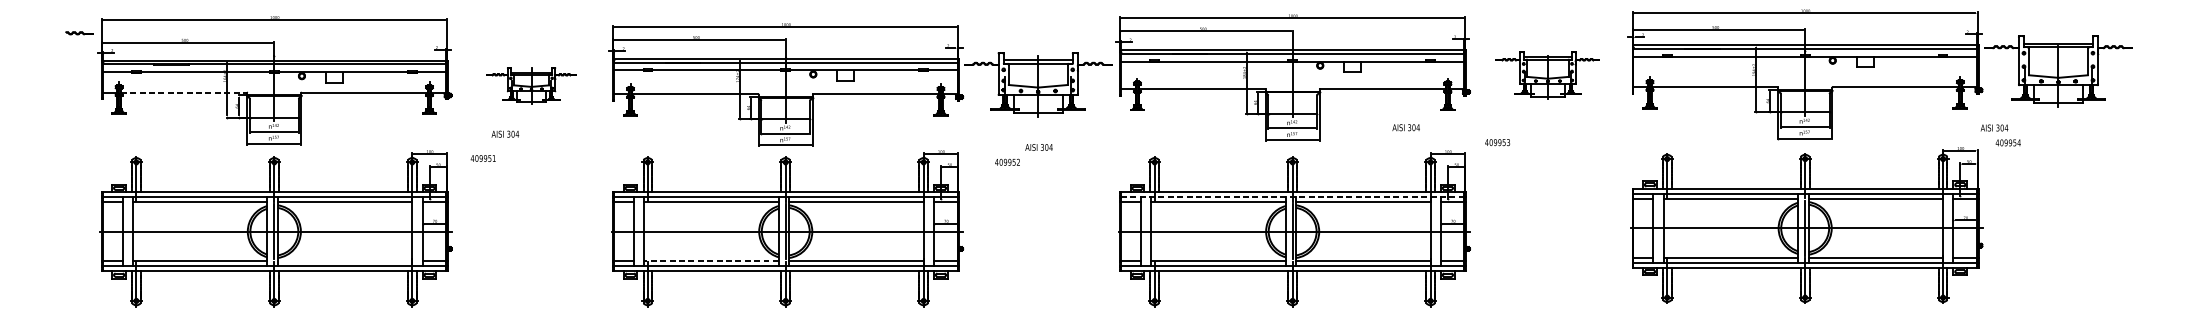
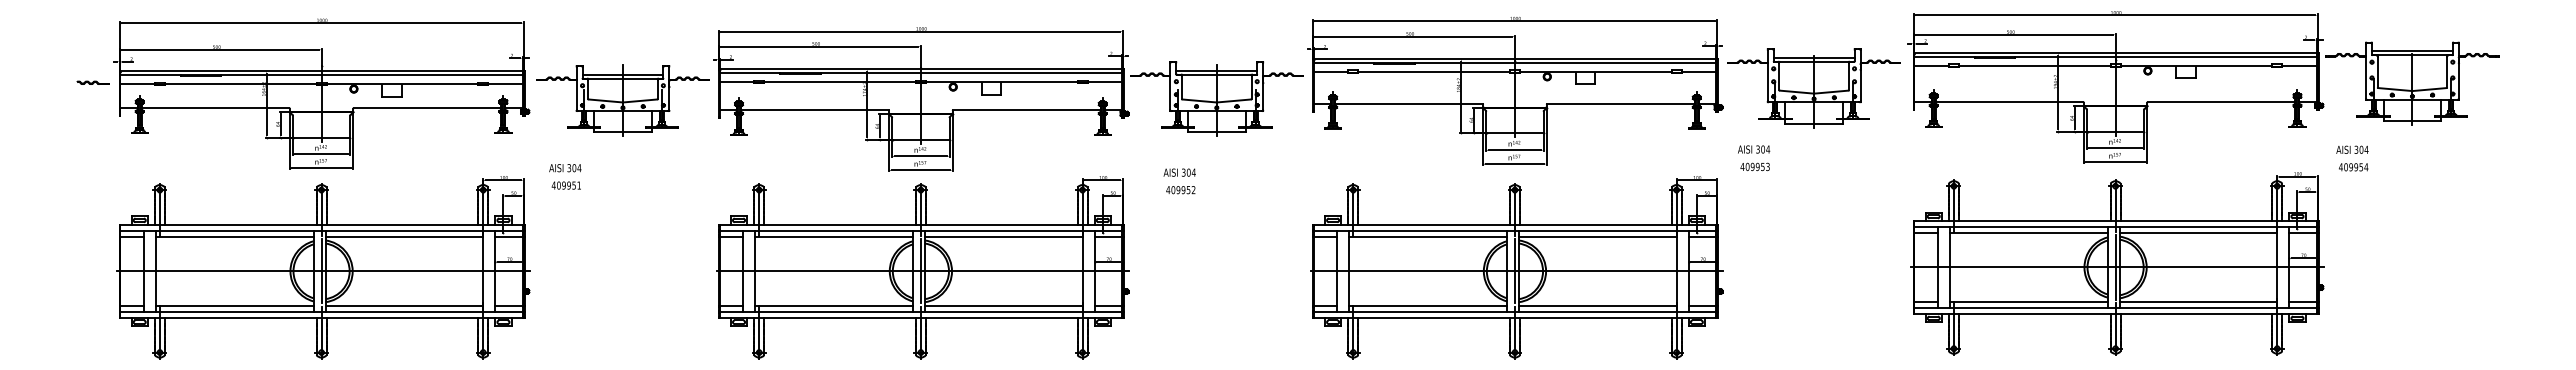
part: (78, 32) -> (92, 82), moved
part: (1547, 75) -> (1813, 88), size x1.43
part: (531, 85) -> (622, 100), size x1.67
line: (183, 92) -> (215, 108), dashed -> solid
text: (1406, 127) -> (1754, 149), moved
text: (1994, 127) -> (2352, 149), moved
text: (505, 134) -> (565, 168), moved
text: (1038, 147) -> (1179, 172), moved
line: (1293, 196) -> (1515, 230), dashed -> solid
line: (345, 261) -> (404, 306), added
line: (712, 261) -> (834, 306), dashed -> solid

